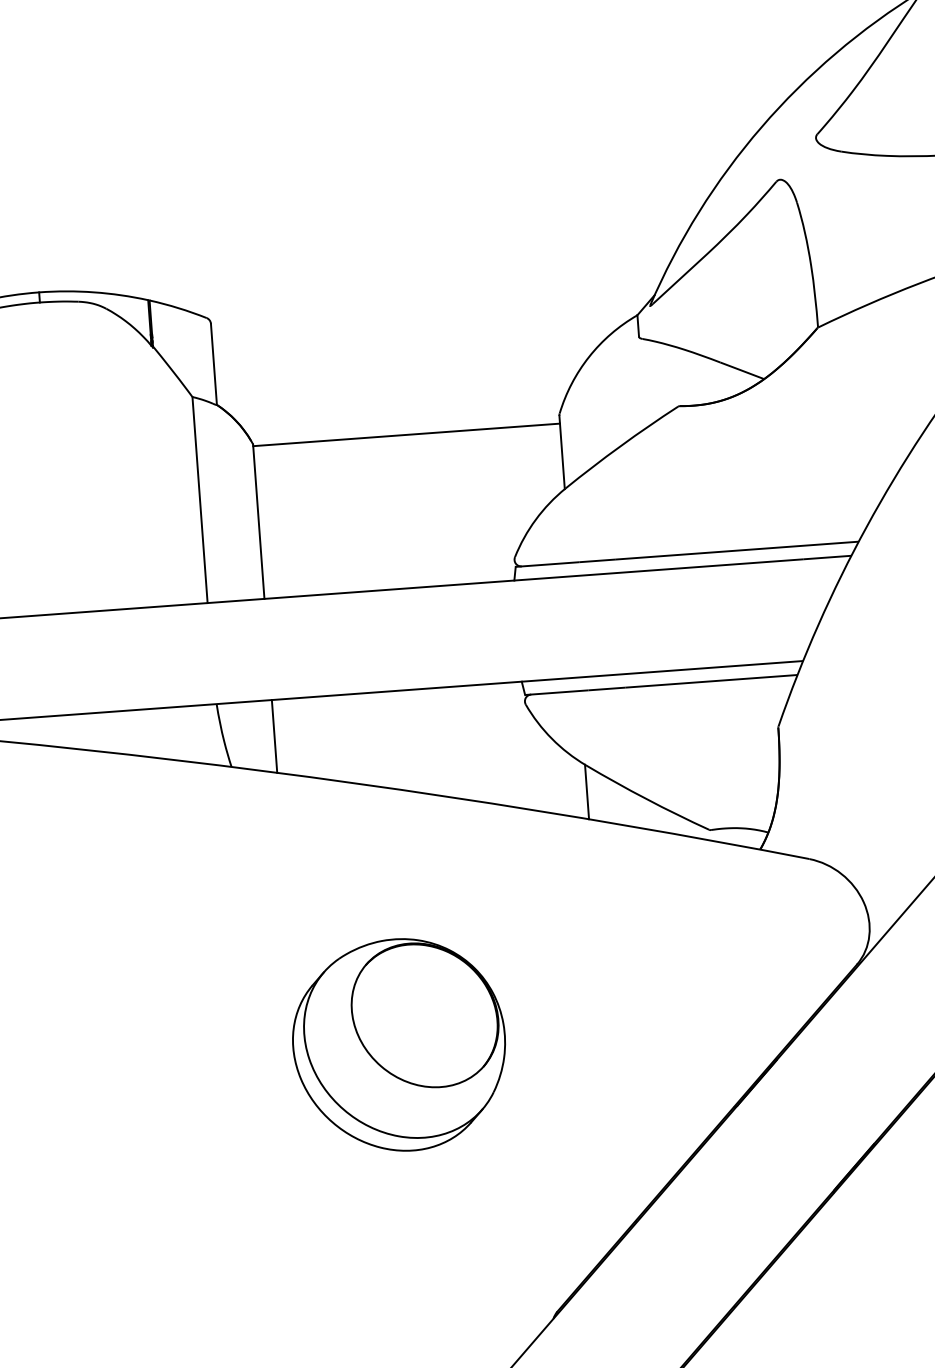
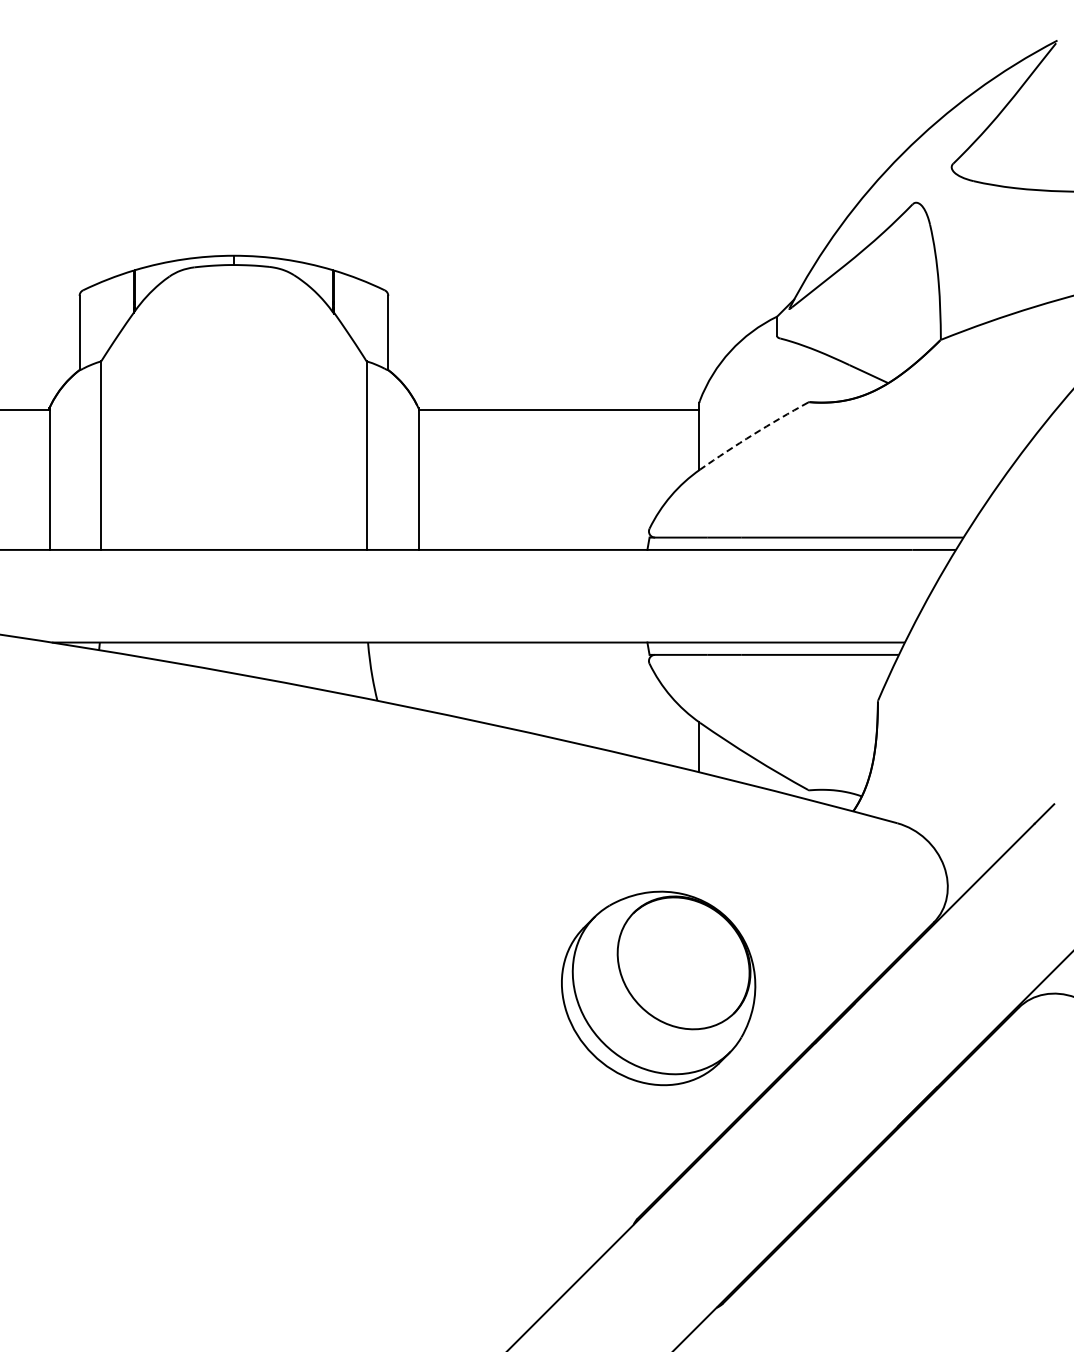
arc: (620, 445) -> (753, 434), solid -> dashed
line: (274, 736) -> (418, 675), removed
part: (399, 1045) -> (658, 988), moved

